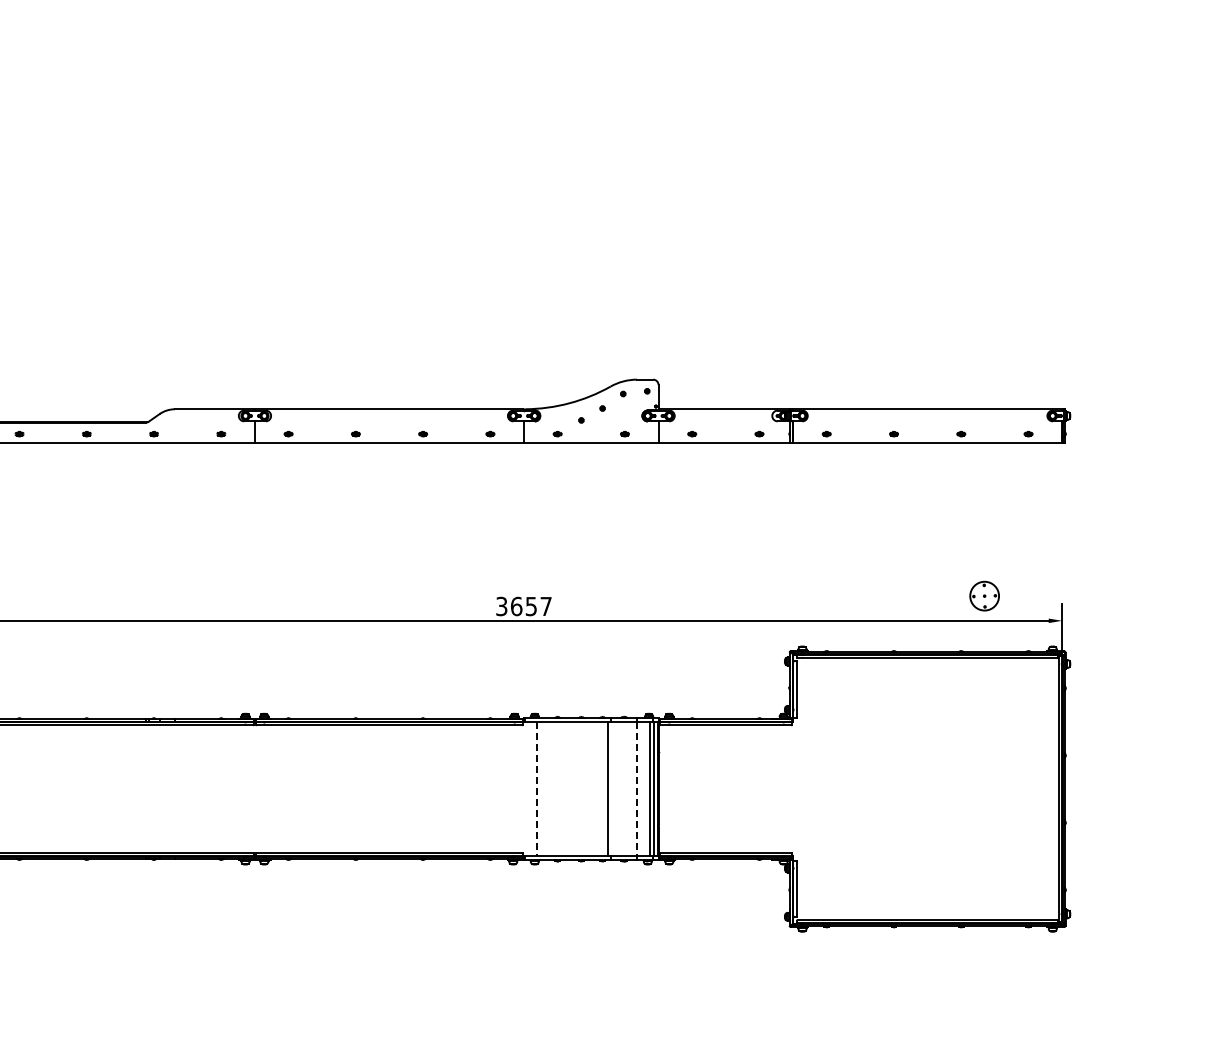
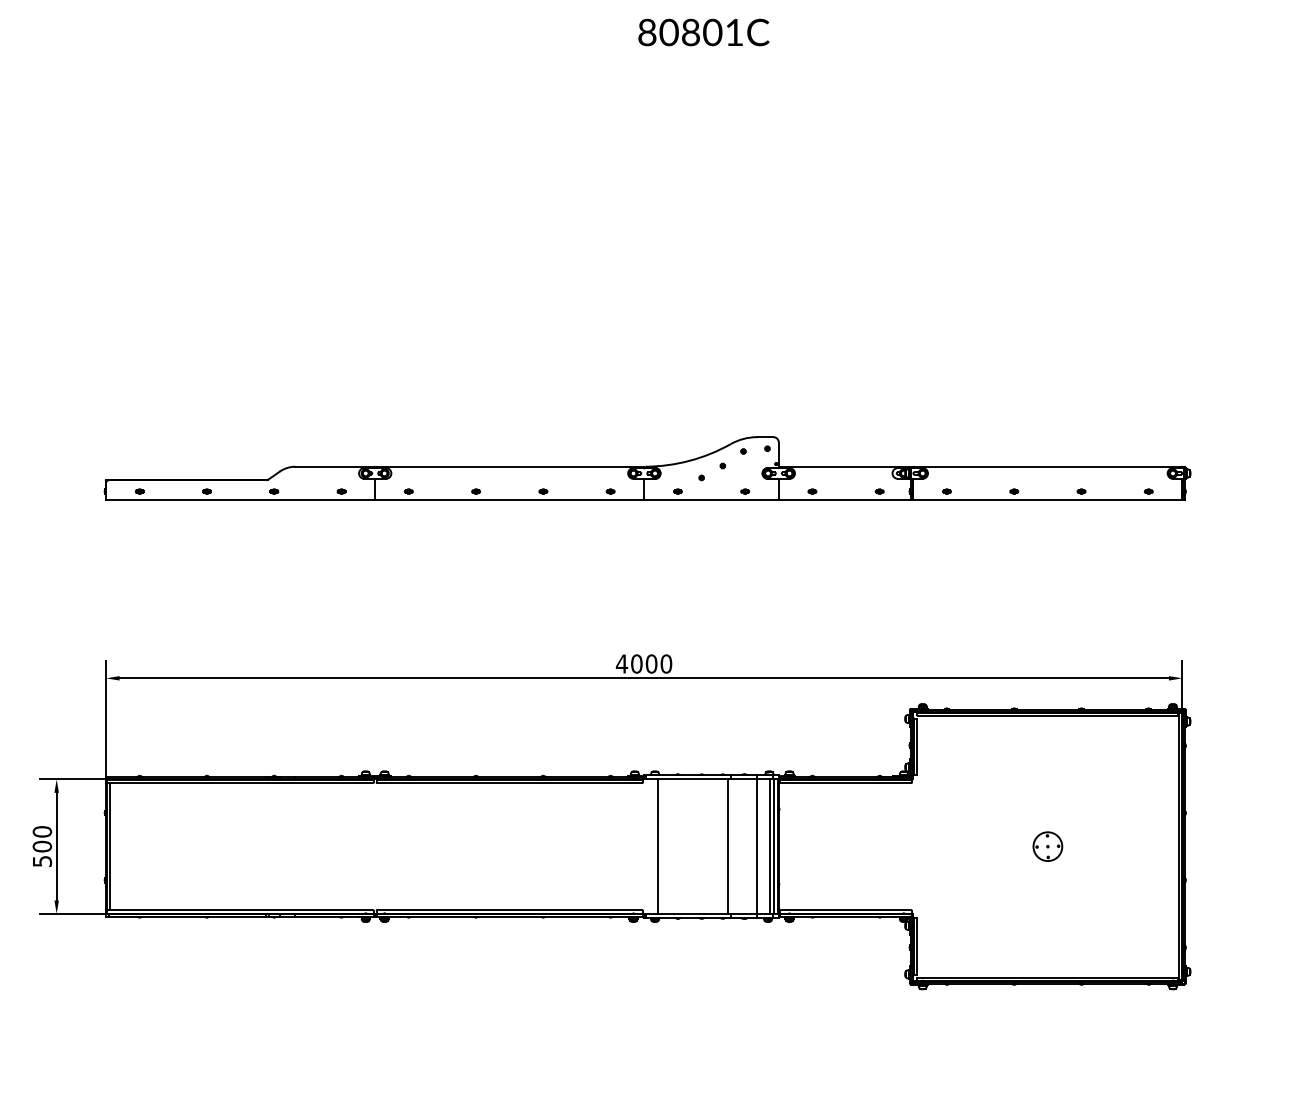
part: (984, 596) -> (1047, 846), moved
text: (523, 606) -> (643, 663), 3657 -> 4000
line: (537, 790) -> (657, 847), dashed -> solid
line: (637, 790) -> (757, 847), dashed -> solid

